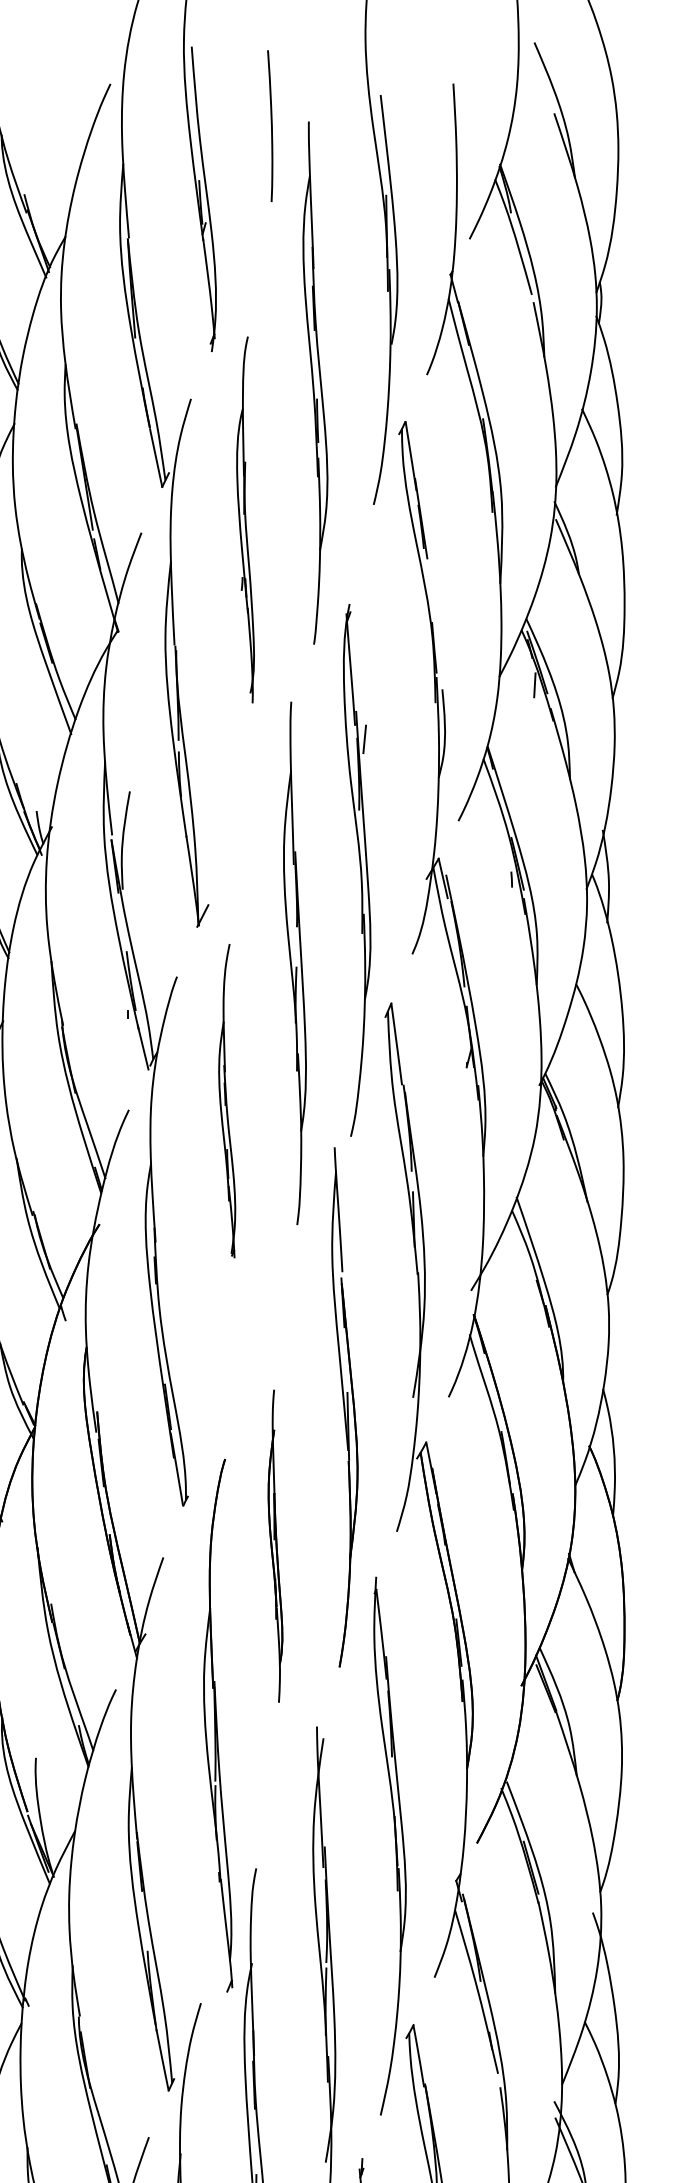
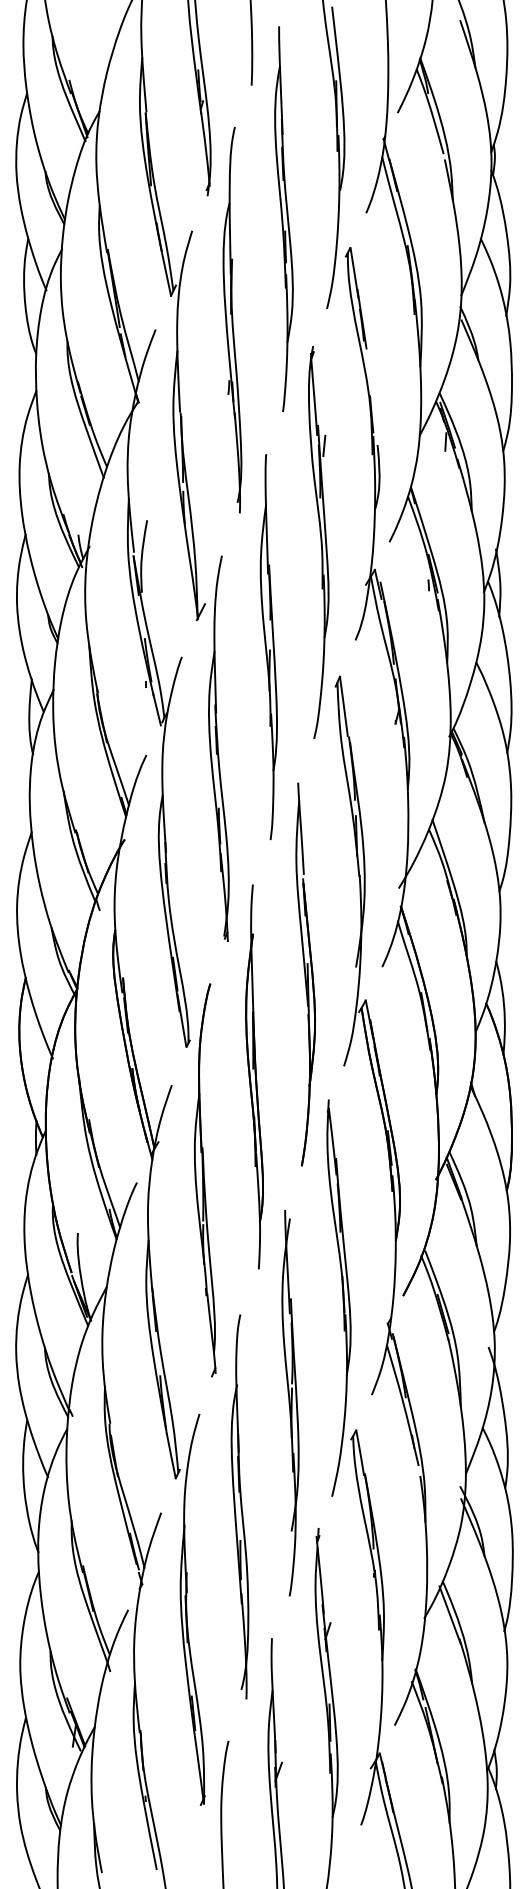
part: (245, 519) -> (232, 319), size x1.43
part: (356, 870) -> (318, 542), moved
part: (226, 1100) -> (218, 748), size x1.67
part: (275, 1545) -> (254, 1076), size x1.67
part: (218, 1725) -> (205, 1180), moved

